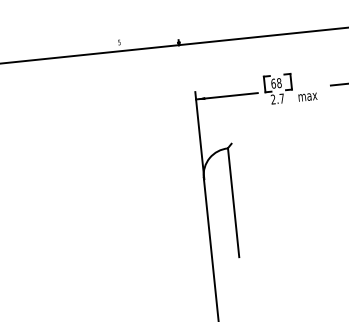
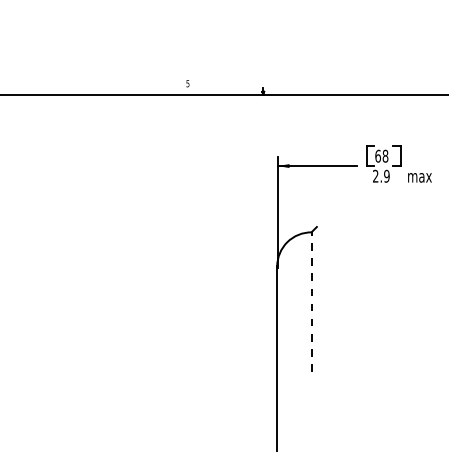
text: (281, 98) -> (386, 175), 2.7 -> 2.9
line: (233, 202) -> (311, 301), solid -> dashed

